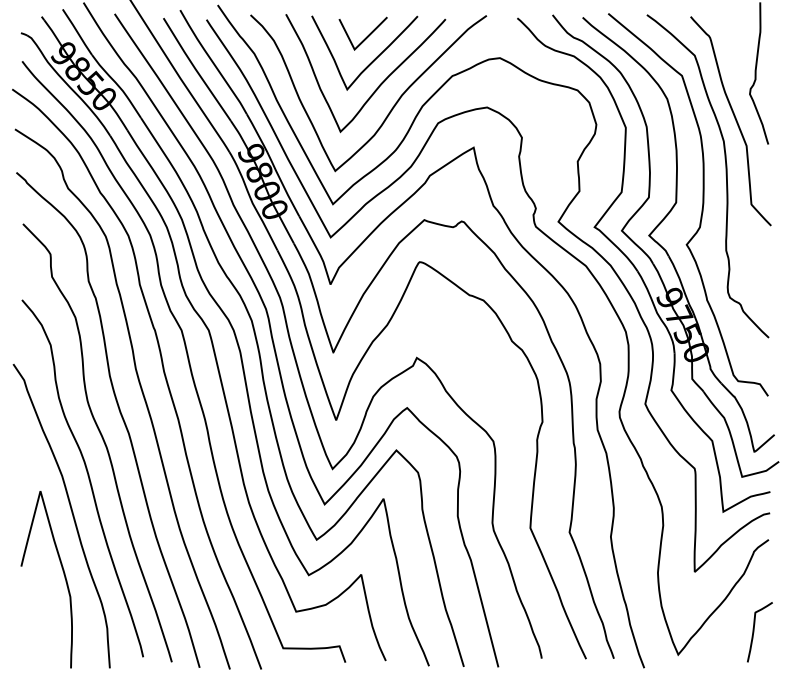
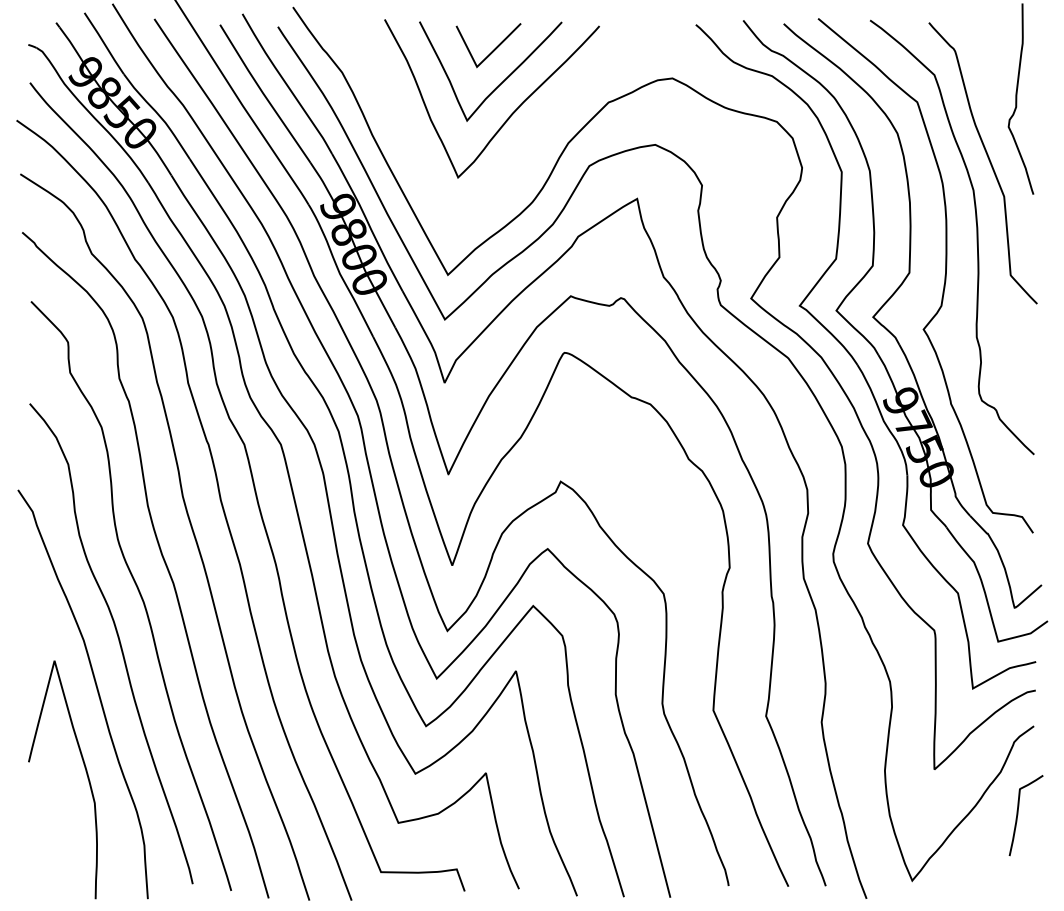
curve: (392, 107) -> (527, 145), removed
curve: (754, 632) -> (1018, 815), moved

